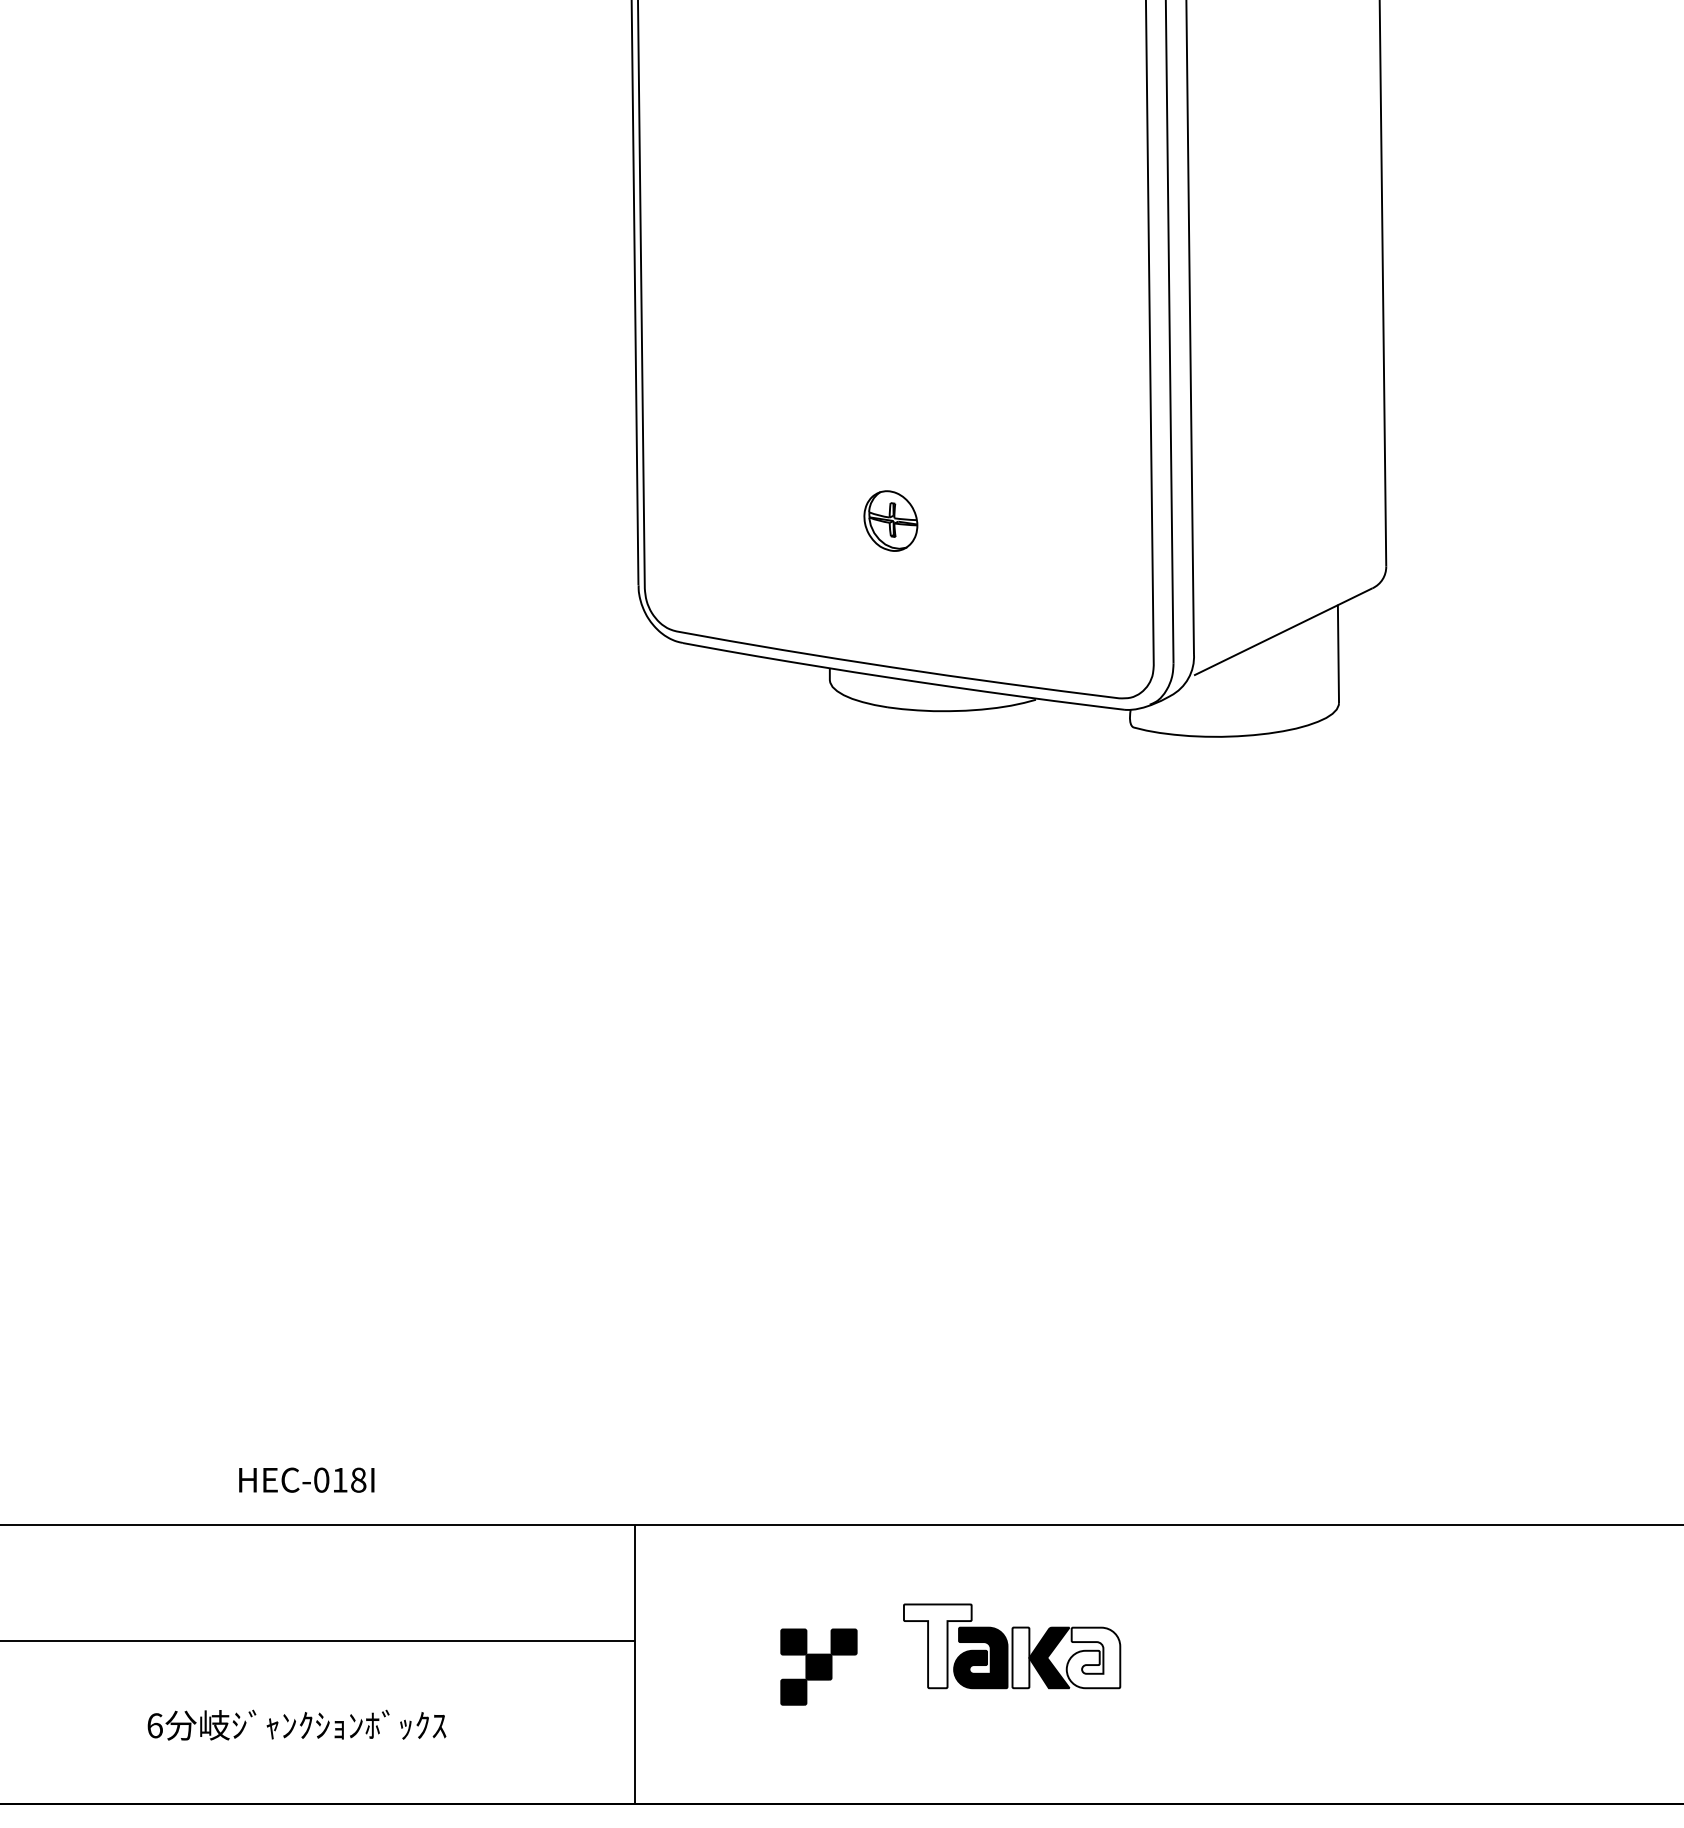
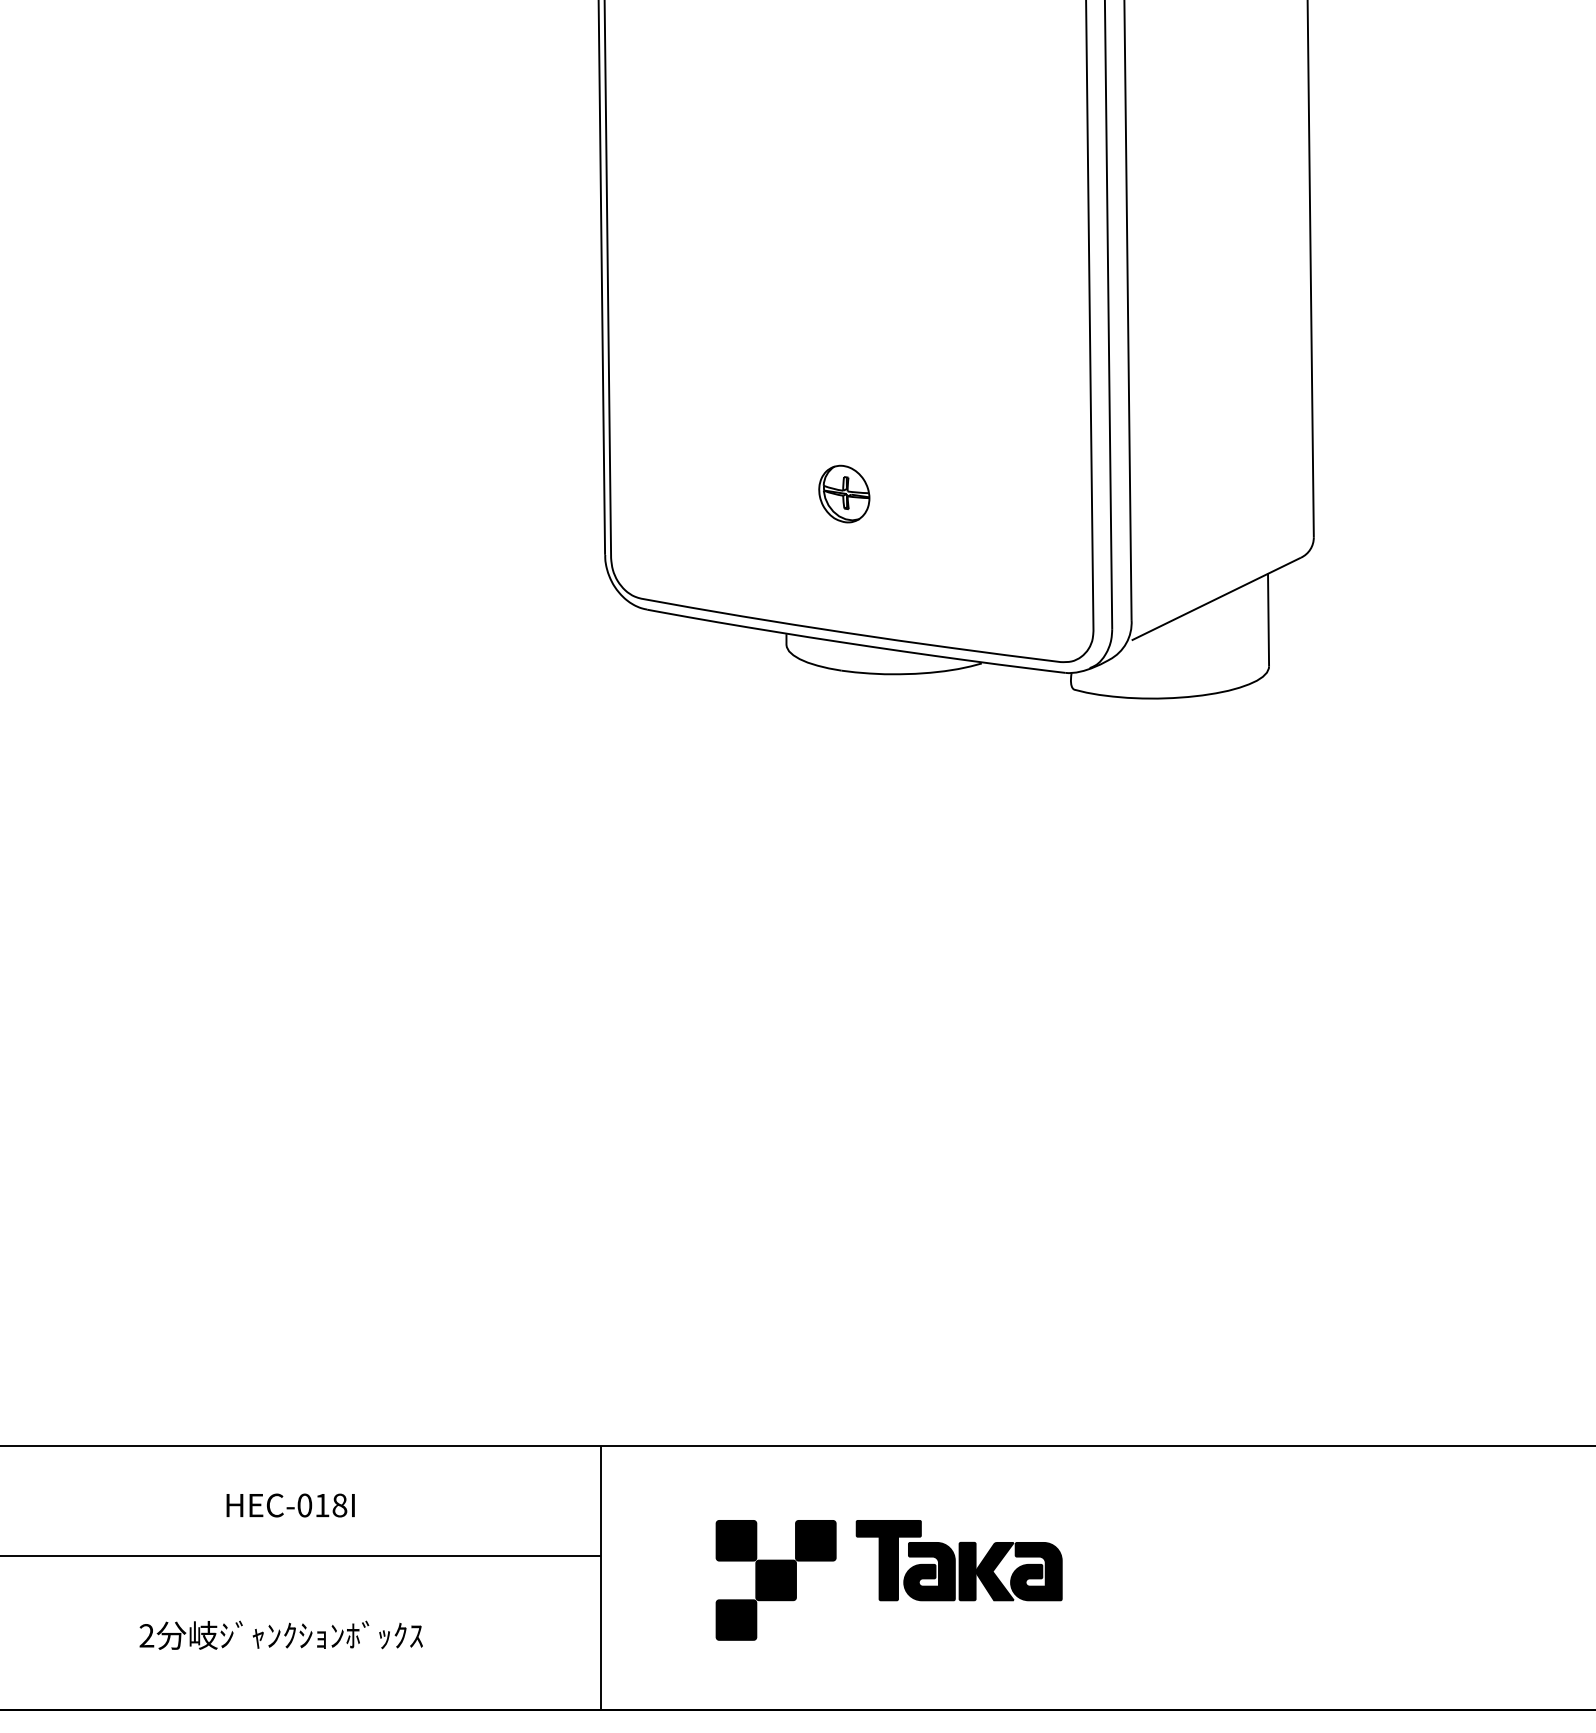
text: (306, 1479) -> (290, 1504), moved
fill: (937, 1646) -> (888, 1560), added
fill: (1020, 1657) -> (967, 1571), added
fill: (1093, 1657) -> (1036, 1571), added
part: (818, 1666) -> (775, 1579), size x1.67
text: (154, 1725) -> (146, 1635), 6 -> 2

